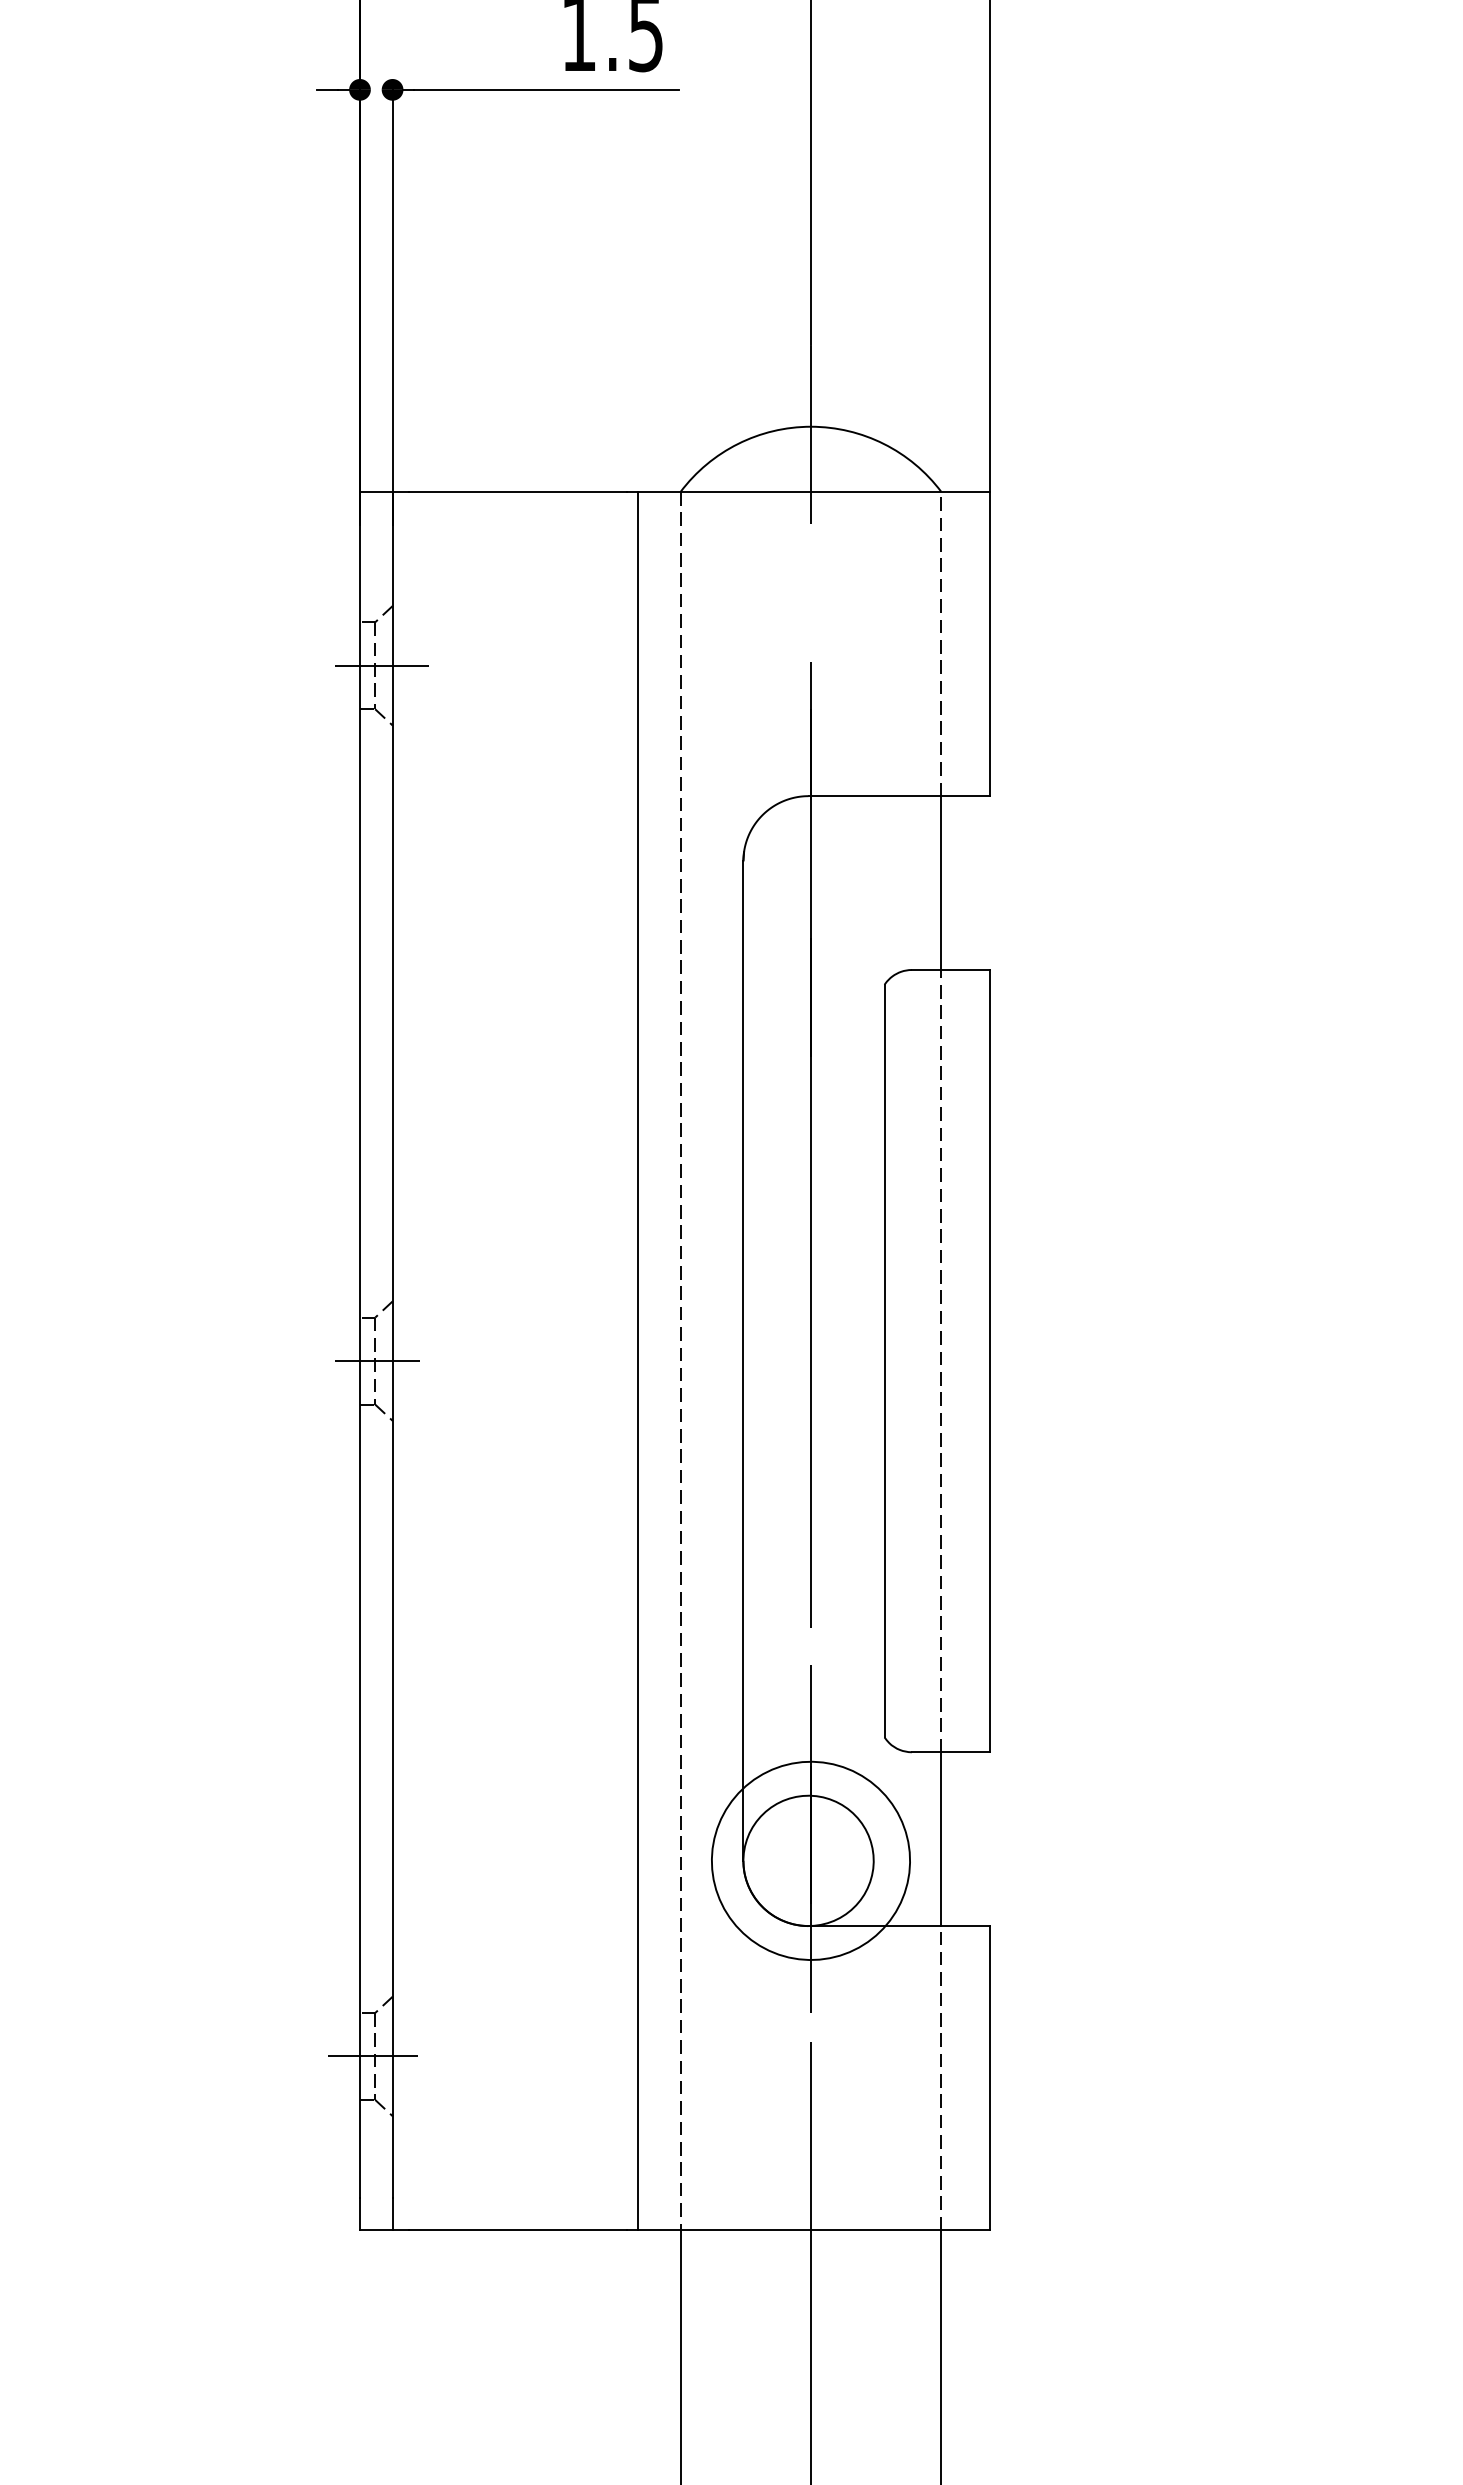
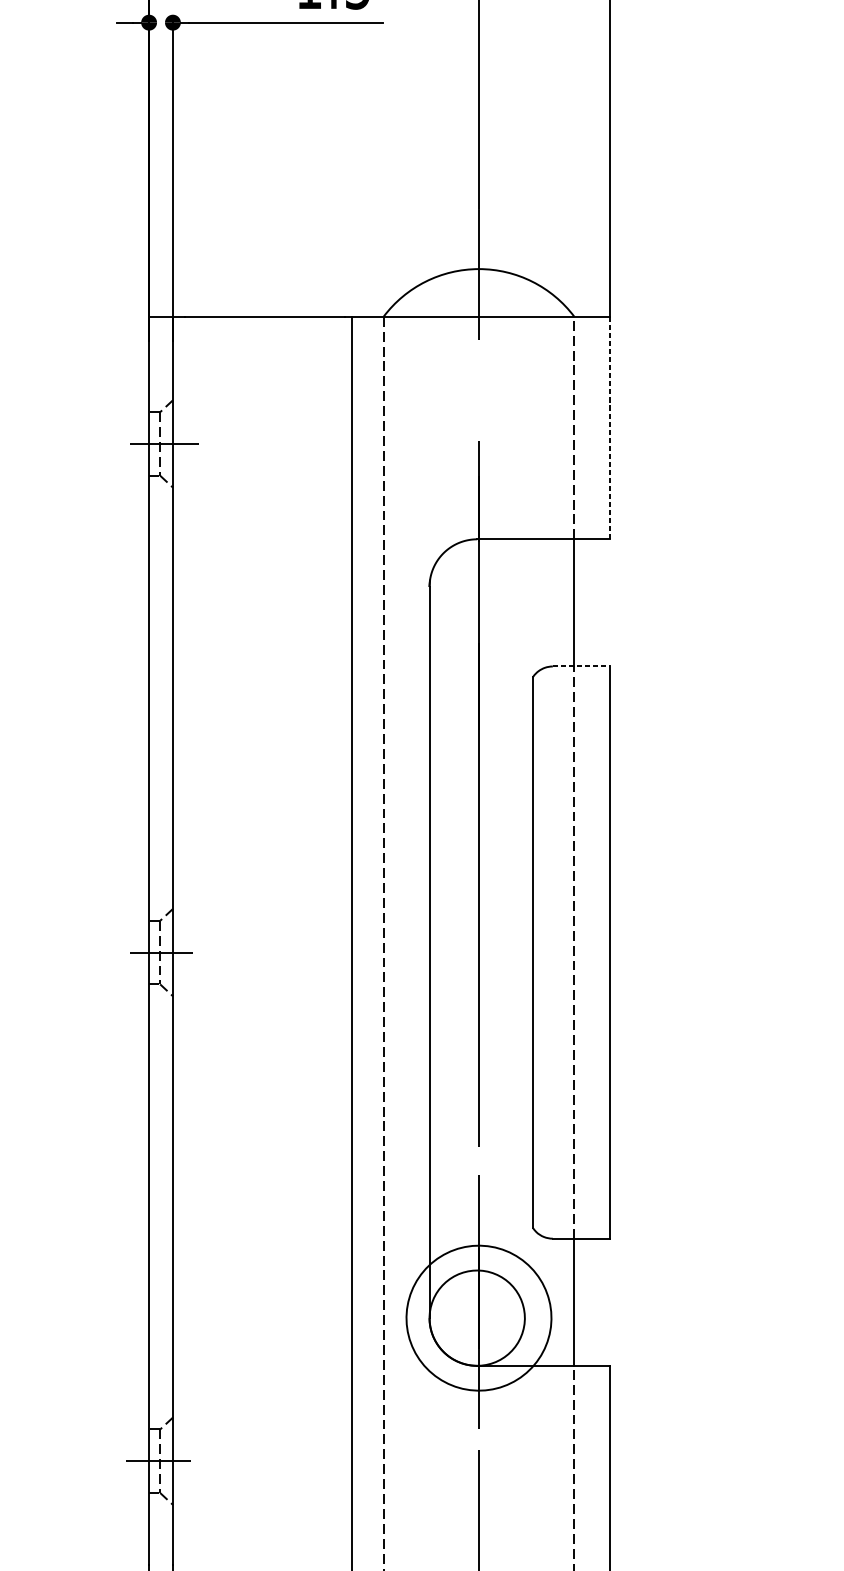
line: (990, 643) -> (610, 427), solid -> dashed
line: (951, 969) -> (581, 666), solid -> dashed

